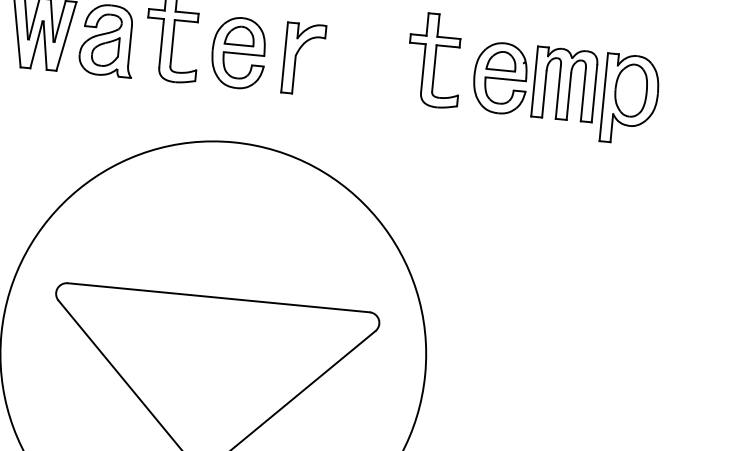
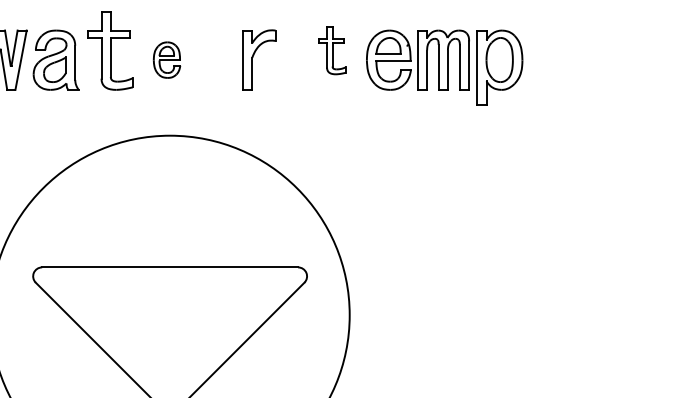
part: (238, 52) -> (166, 59), size x0.6
part: (297, 55) -> (253, 57), moved
part: (434, 60) -> (332, 50), size x0.6

